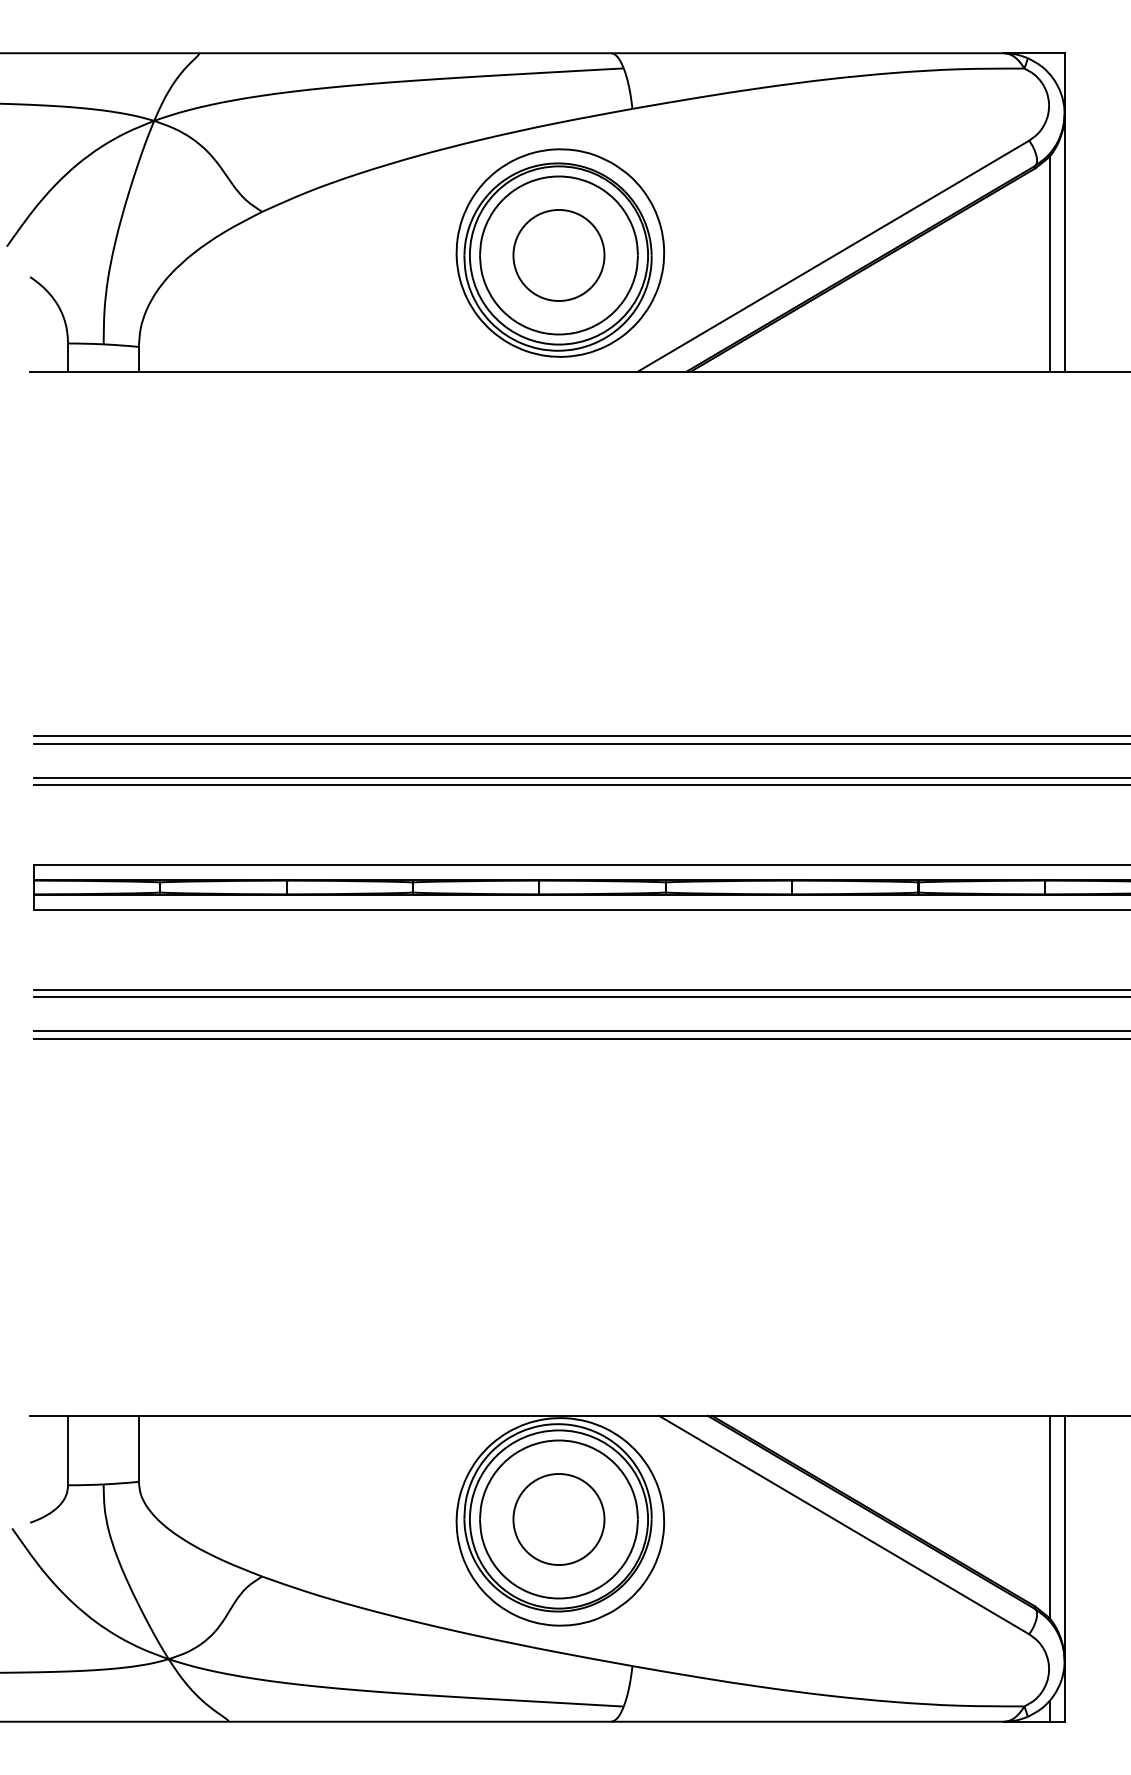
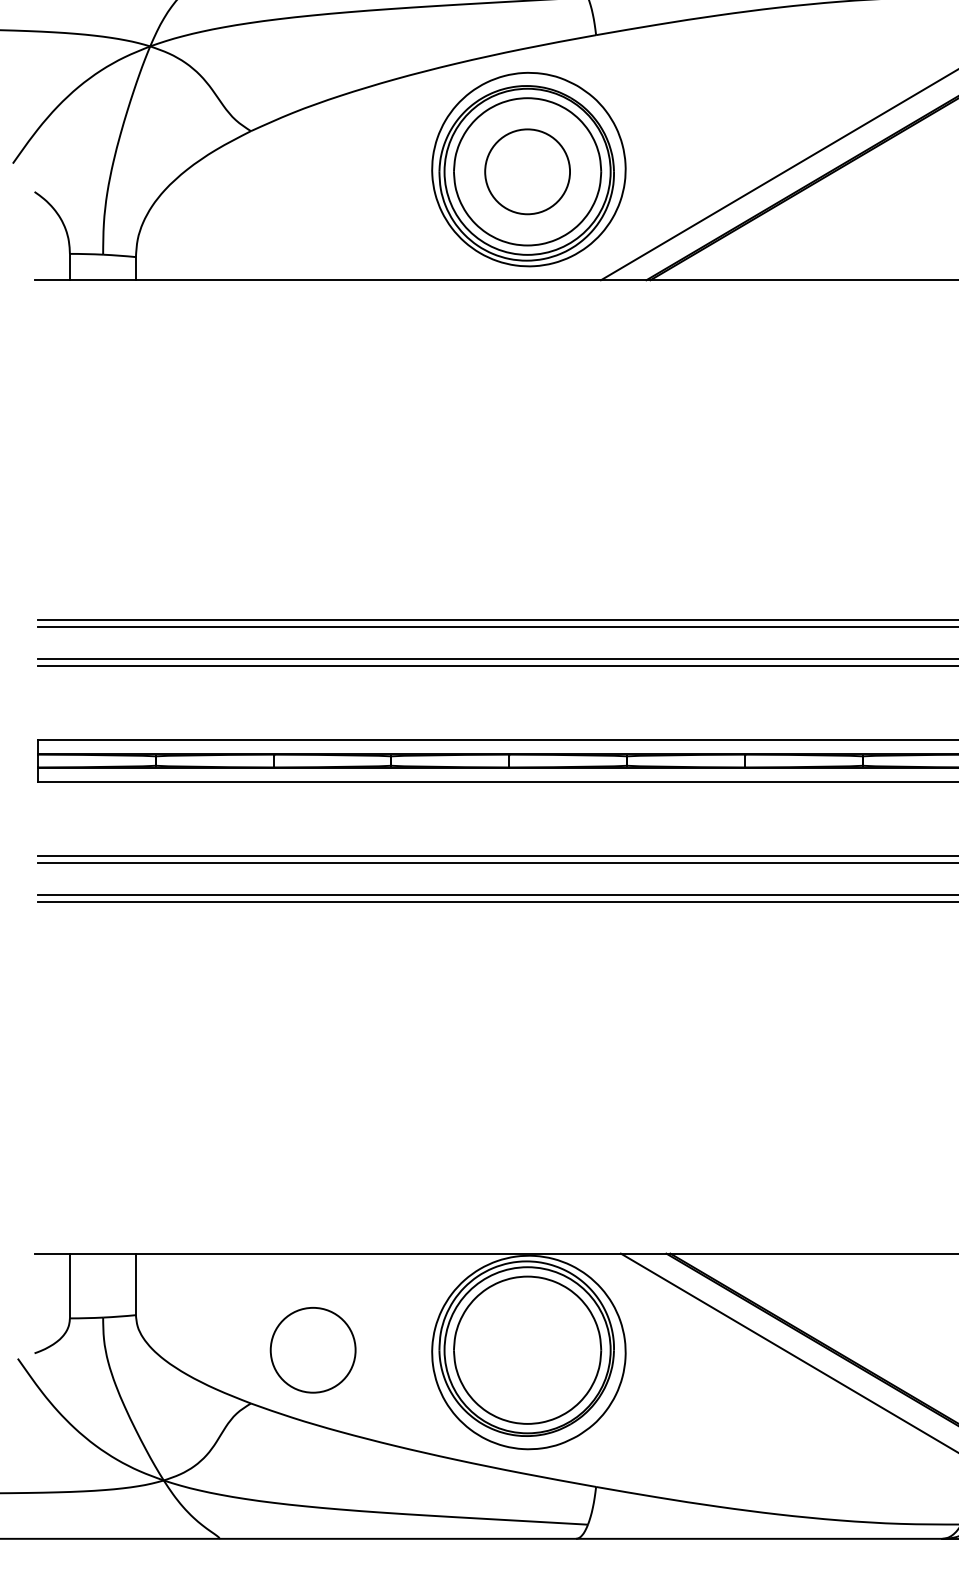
circle: (558, 1519) -> (312, 1350), moved

